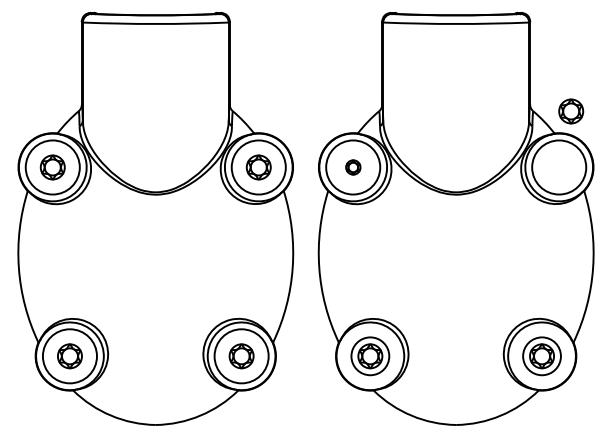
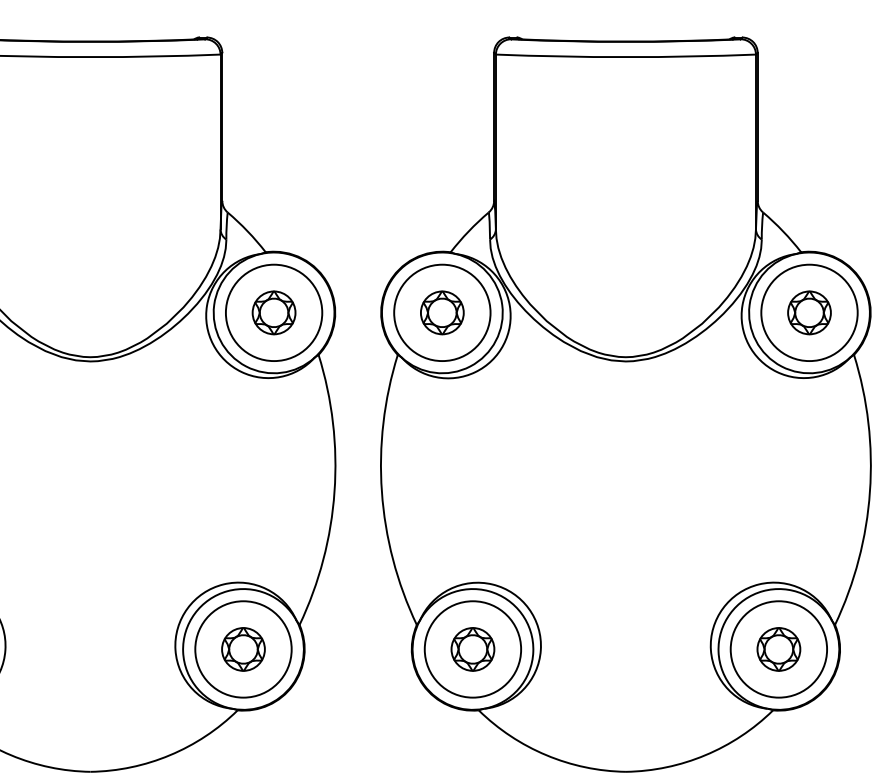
part: (571, 111) -> (810, 312), moved
part: (353, 167) -> (442, 312), size x1.67
circle: (370, 356) -> (473, 649), size x1.43
circle: (542, 356) -> (779, 649), size x1.43

